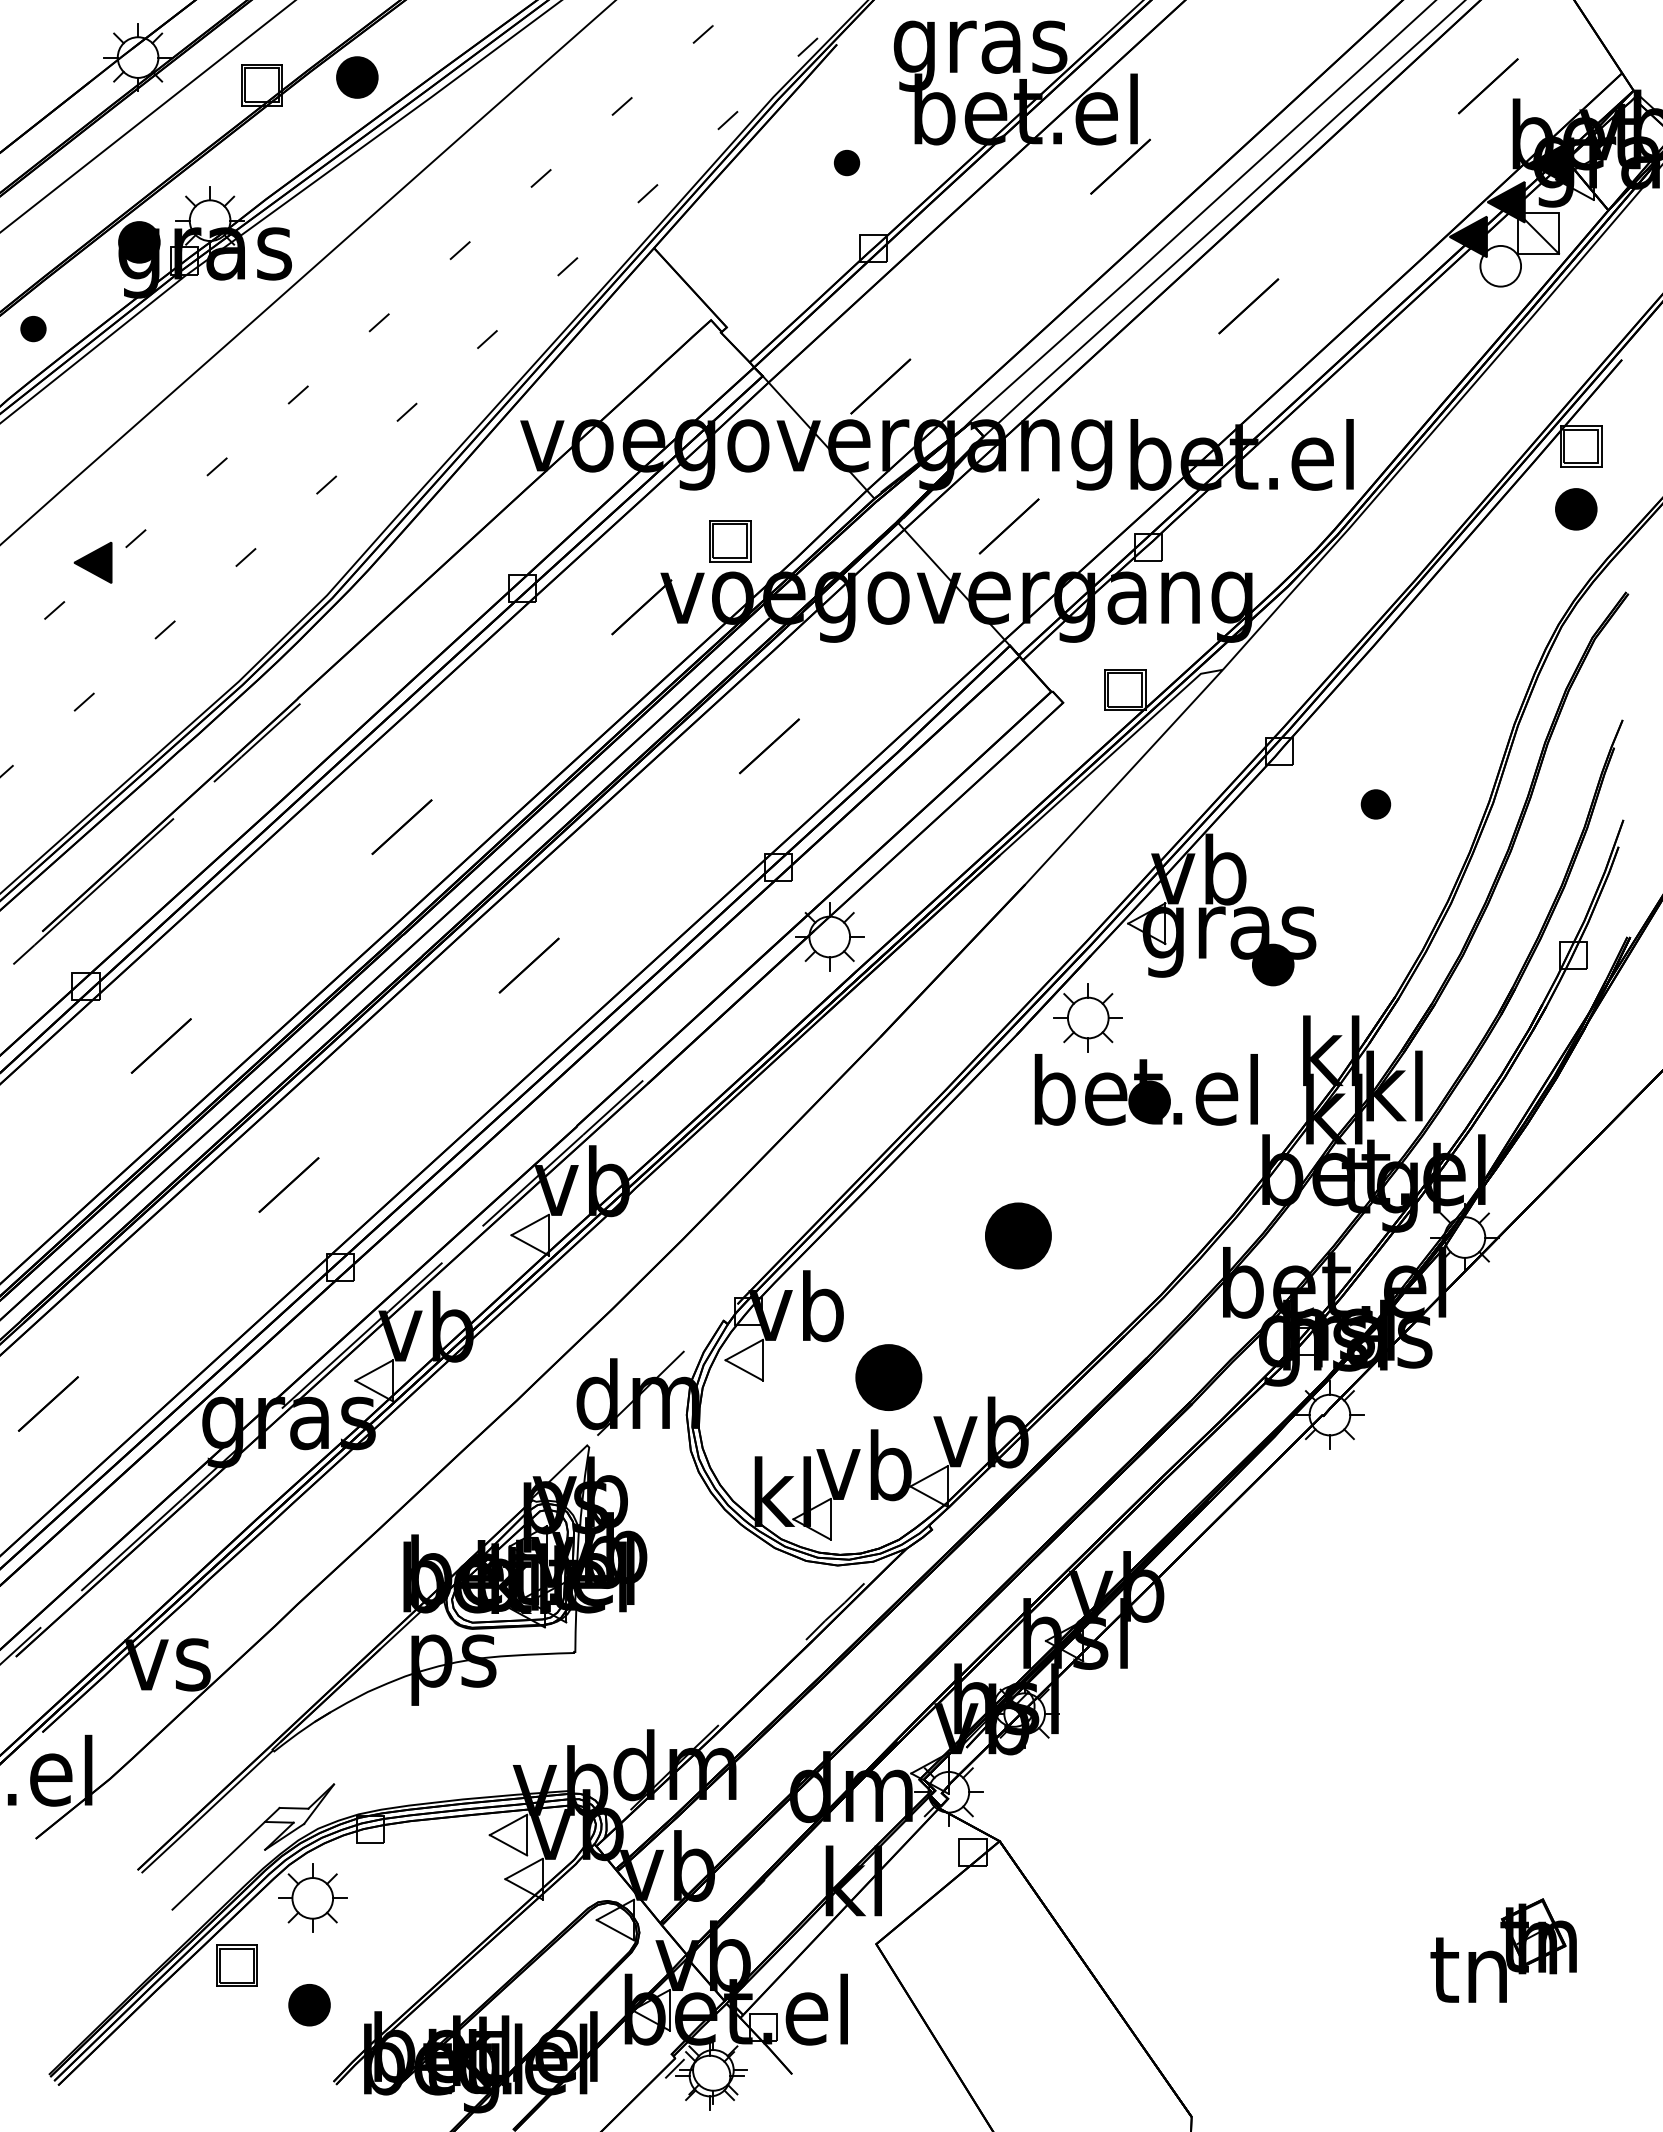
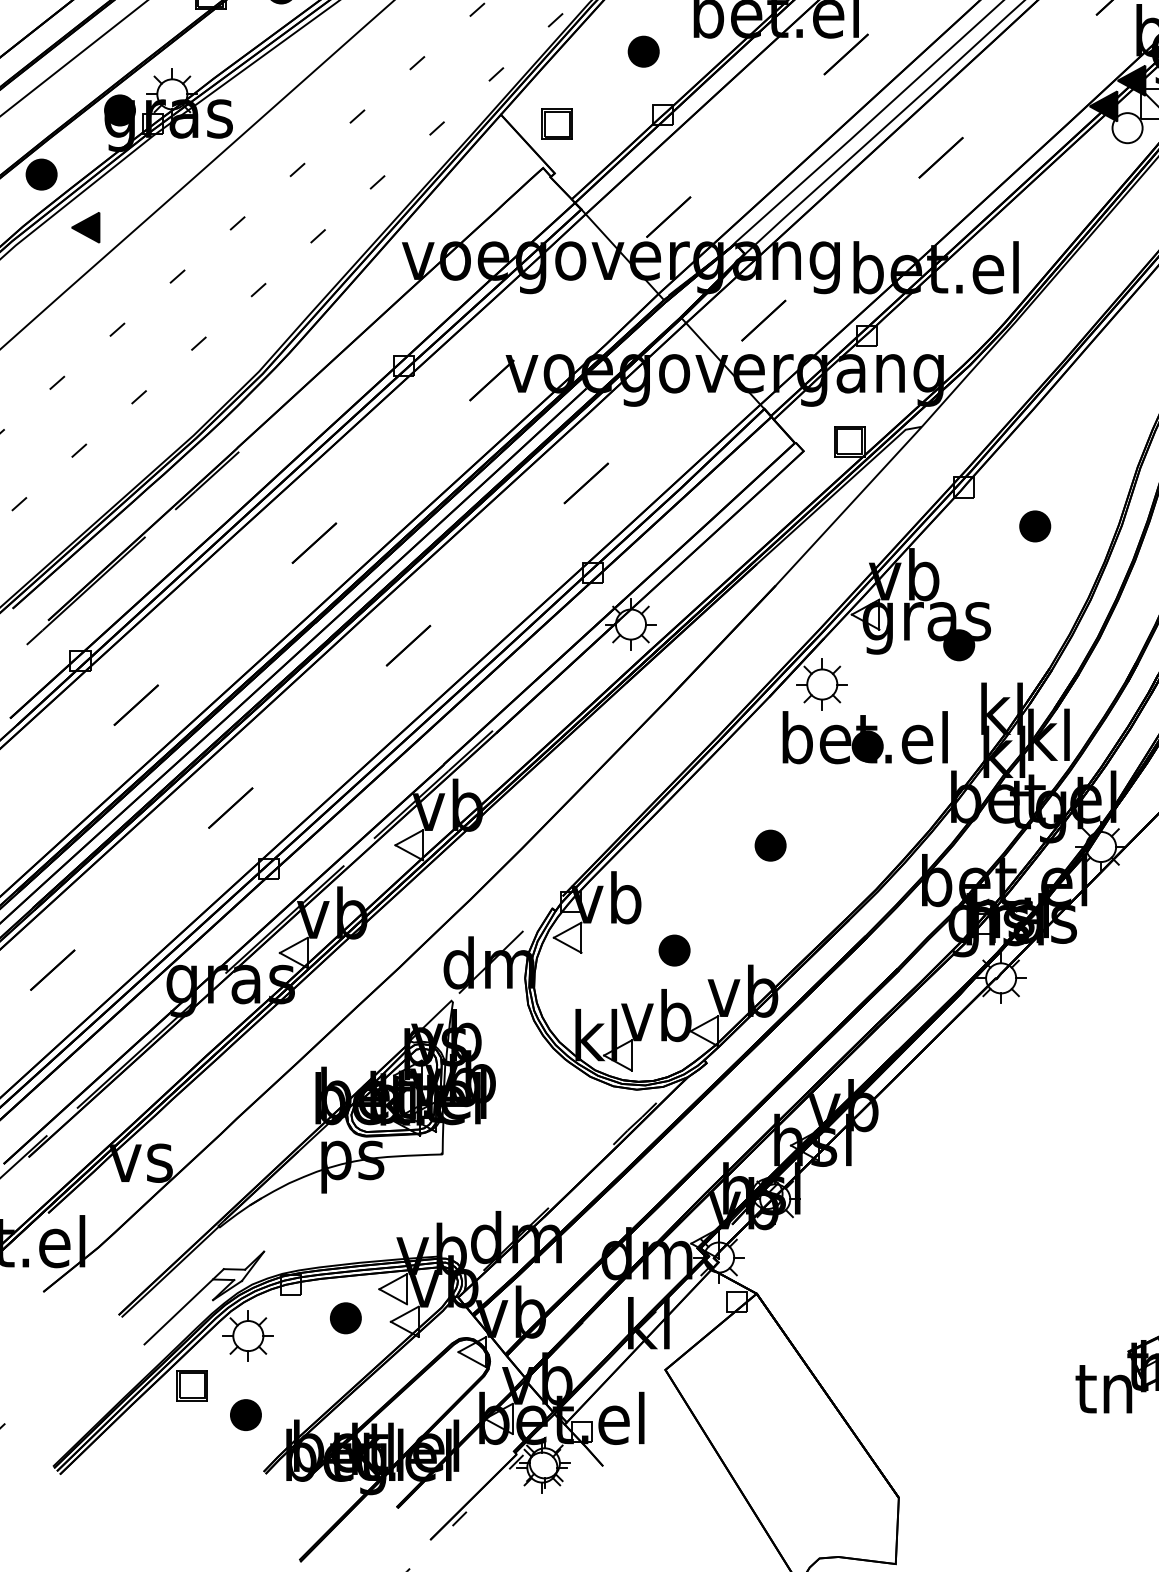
part: (846, 162) -> (643, 51), size x1.67
part: (33, 328) -> (41, 174), size x1.67
part: (730, 541) -> (557, 124), moved
part: (92, 562) -> (85, 227), moved
part: (1375, 804) -> (1034, 526), size x1.43
part: (1018, 1235) -> (770, 845), size x0.62
part: (888, 1377) -> (674, 950), size x0.62
part: (444, 1874) -> (345, 1318), added

